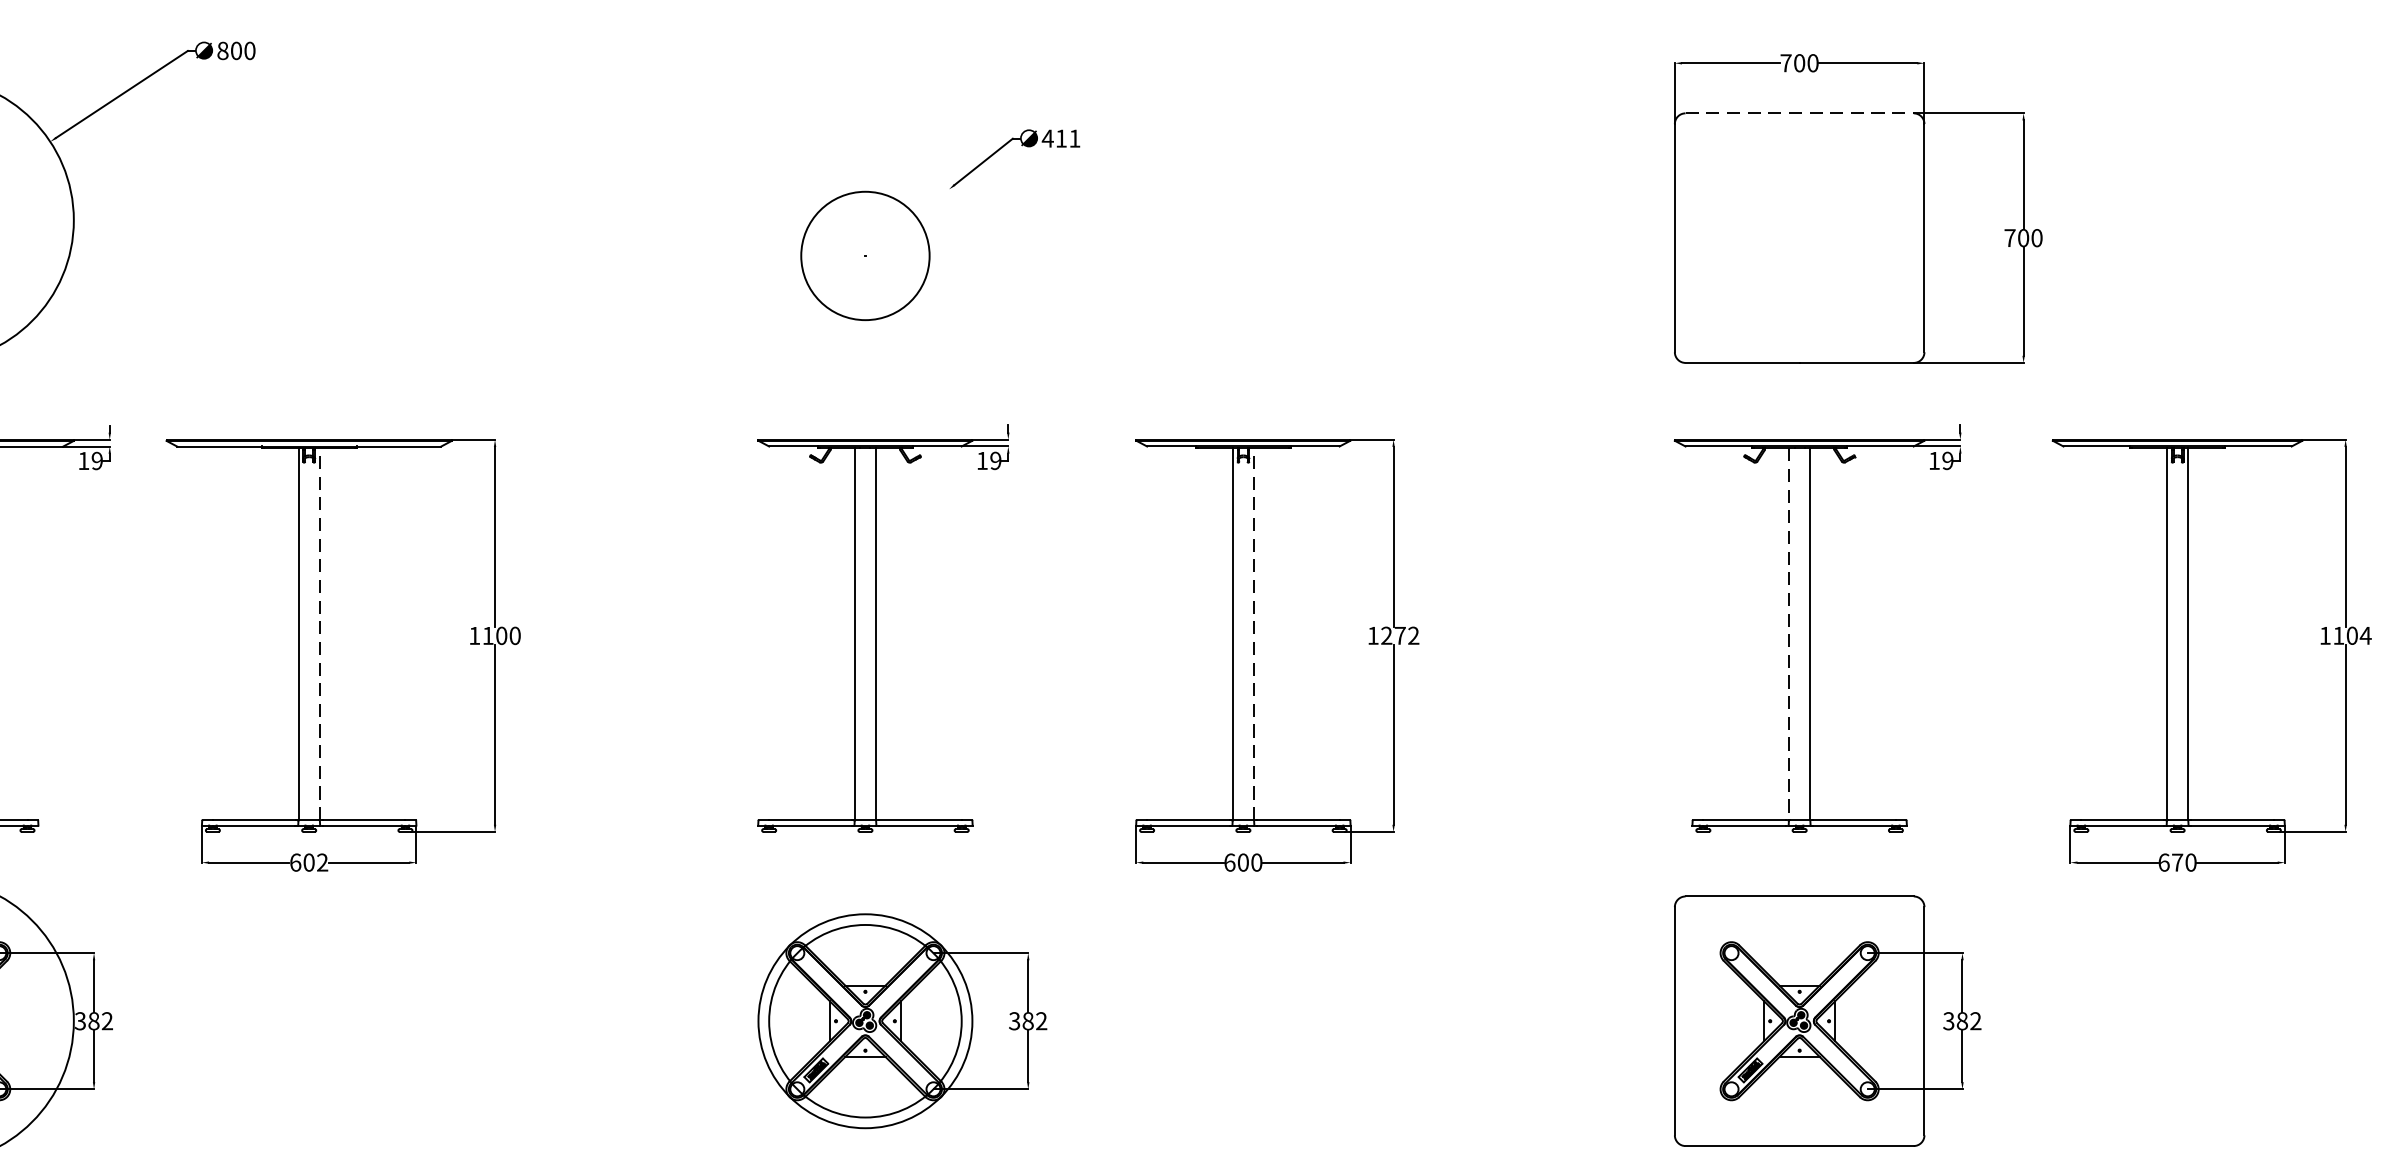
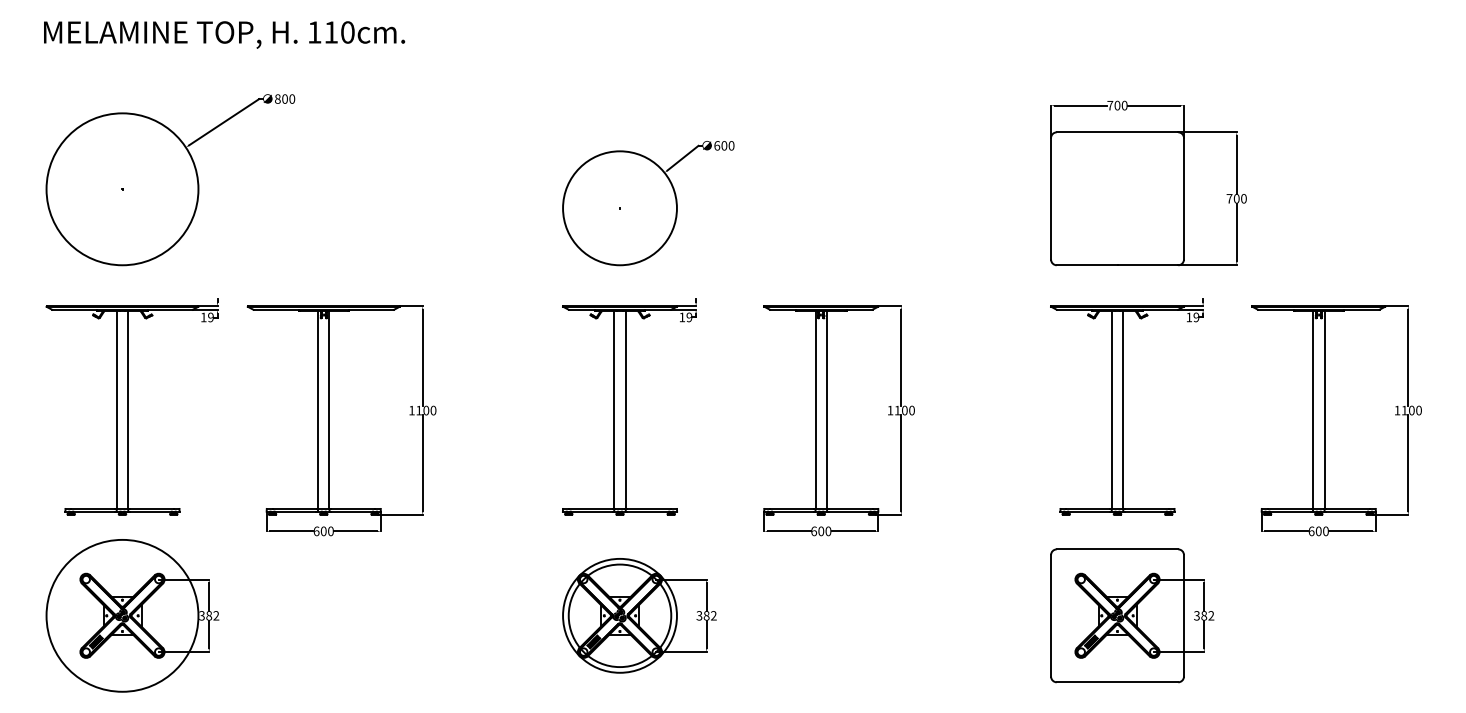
line: (1799, 113) -> (1117, 132), dashed -> solid
text: (1061, 138) -> (724, 145), 411 -> 600
circle: (864, 256) -> (619, 208), size x1.67
line: (319, 633) -> (329, 409), dashed -> solid
line: (1253, 633) -> (826, 409), dashed -> solid
text: (1399, 635) -> (904, 410), 1272 -> 1100
line: (1788, 635) -> (1111, 410), dashed -> solid
text: (2364, 635) -> (1418, 410), 1104 -> 1100
text: (321, 862) -> (330, 531), 602 -> 600
text: (2177, 862) -> (1318, 531), 670 -> 600

